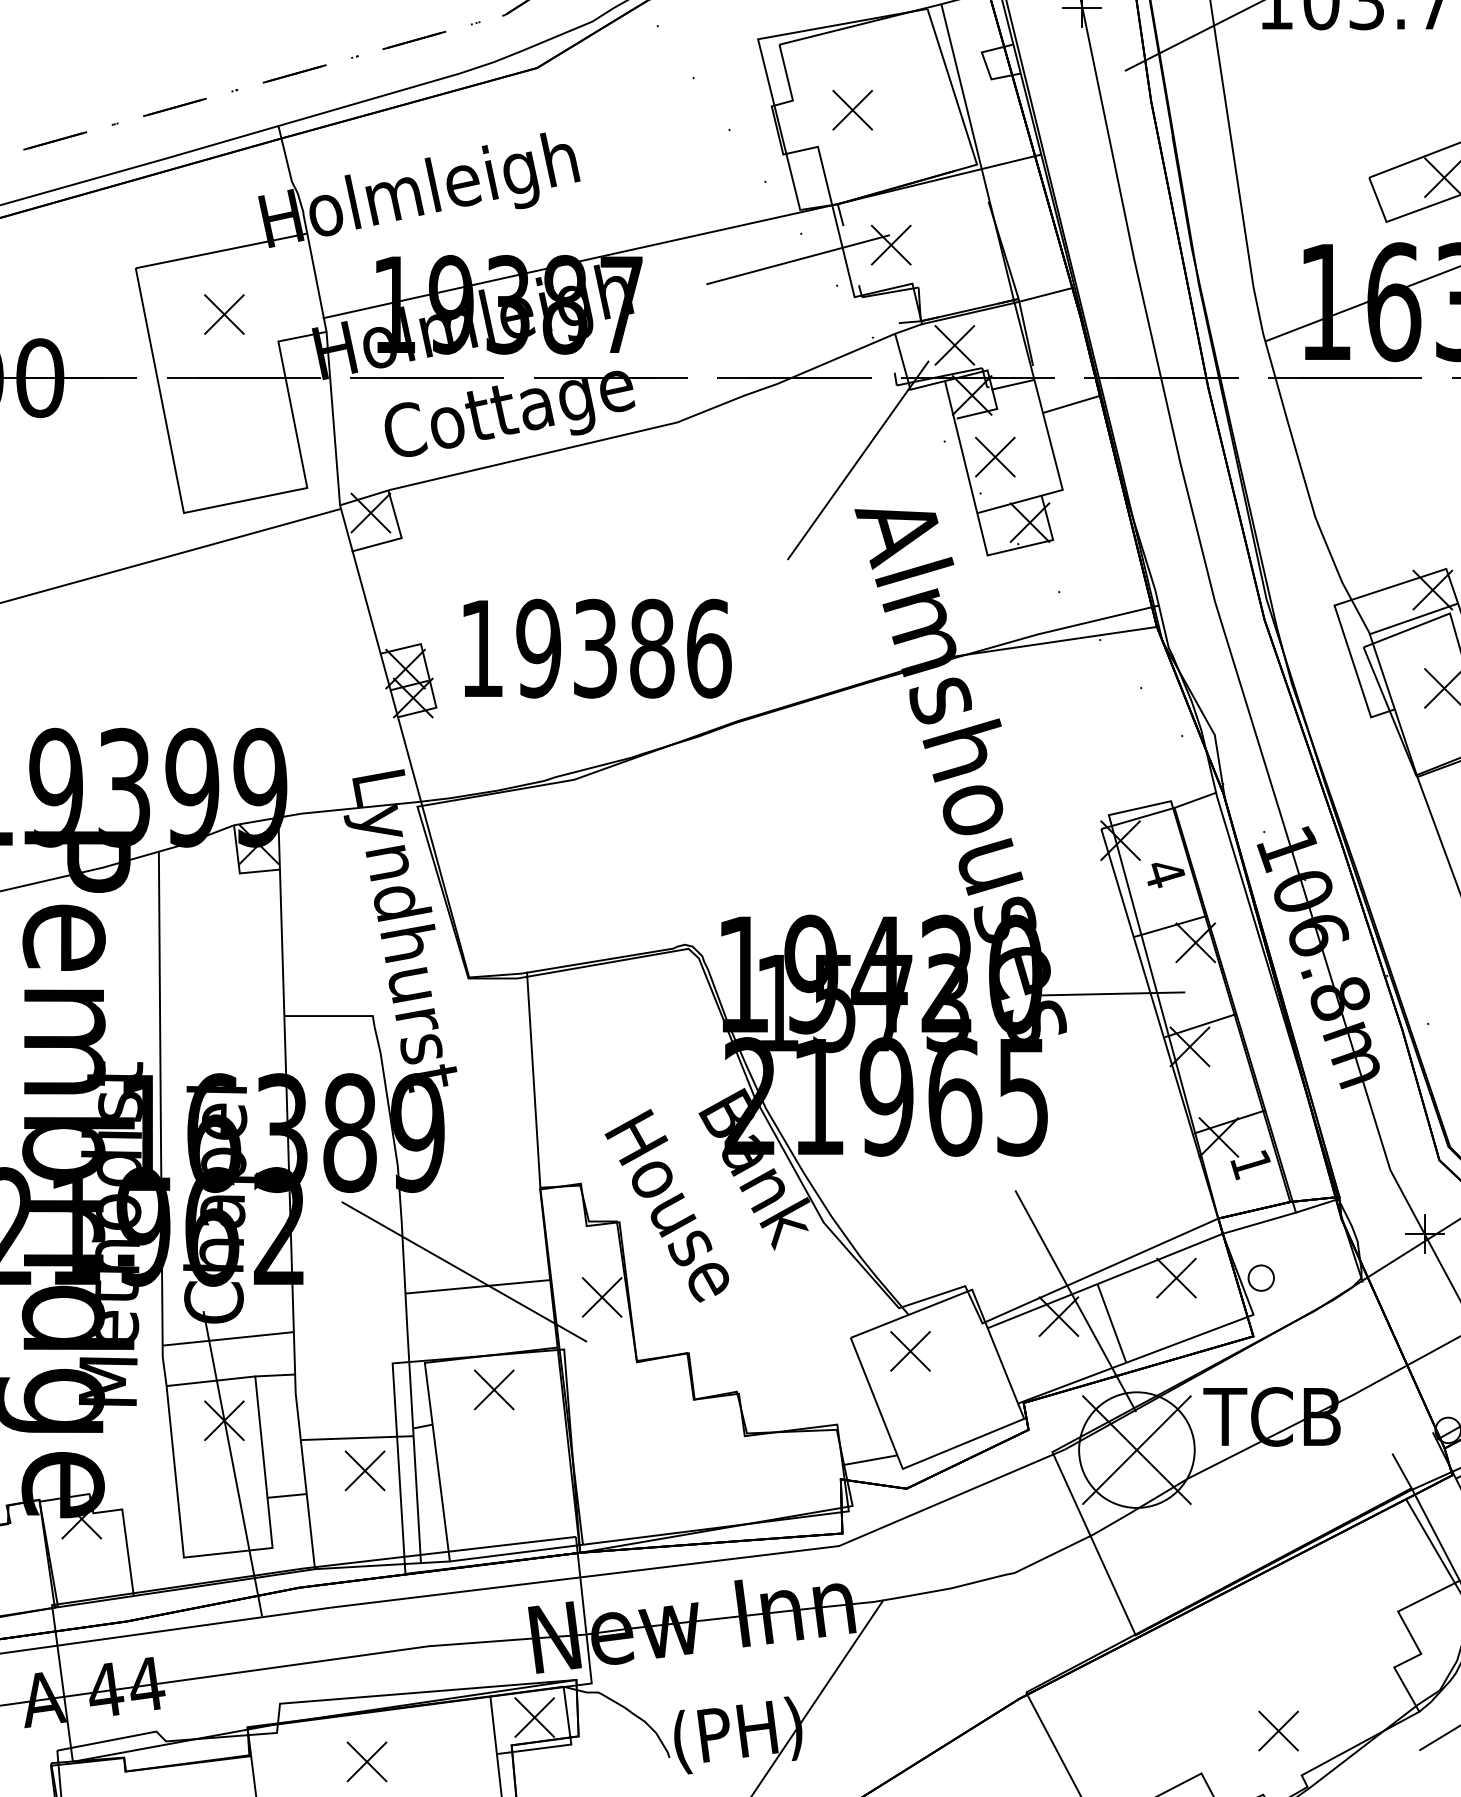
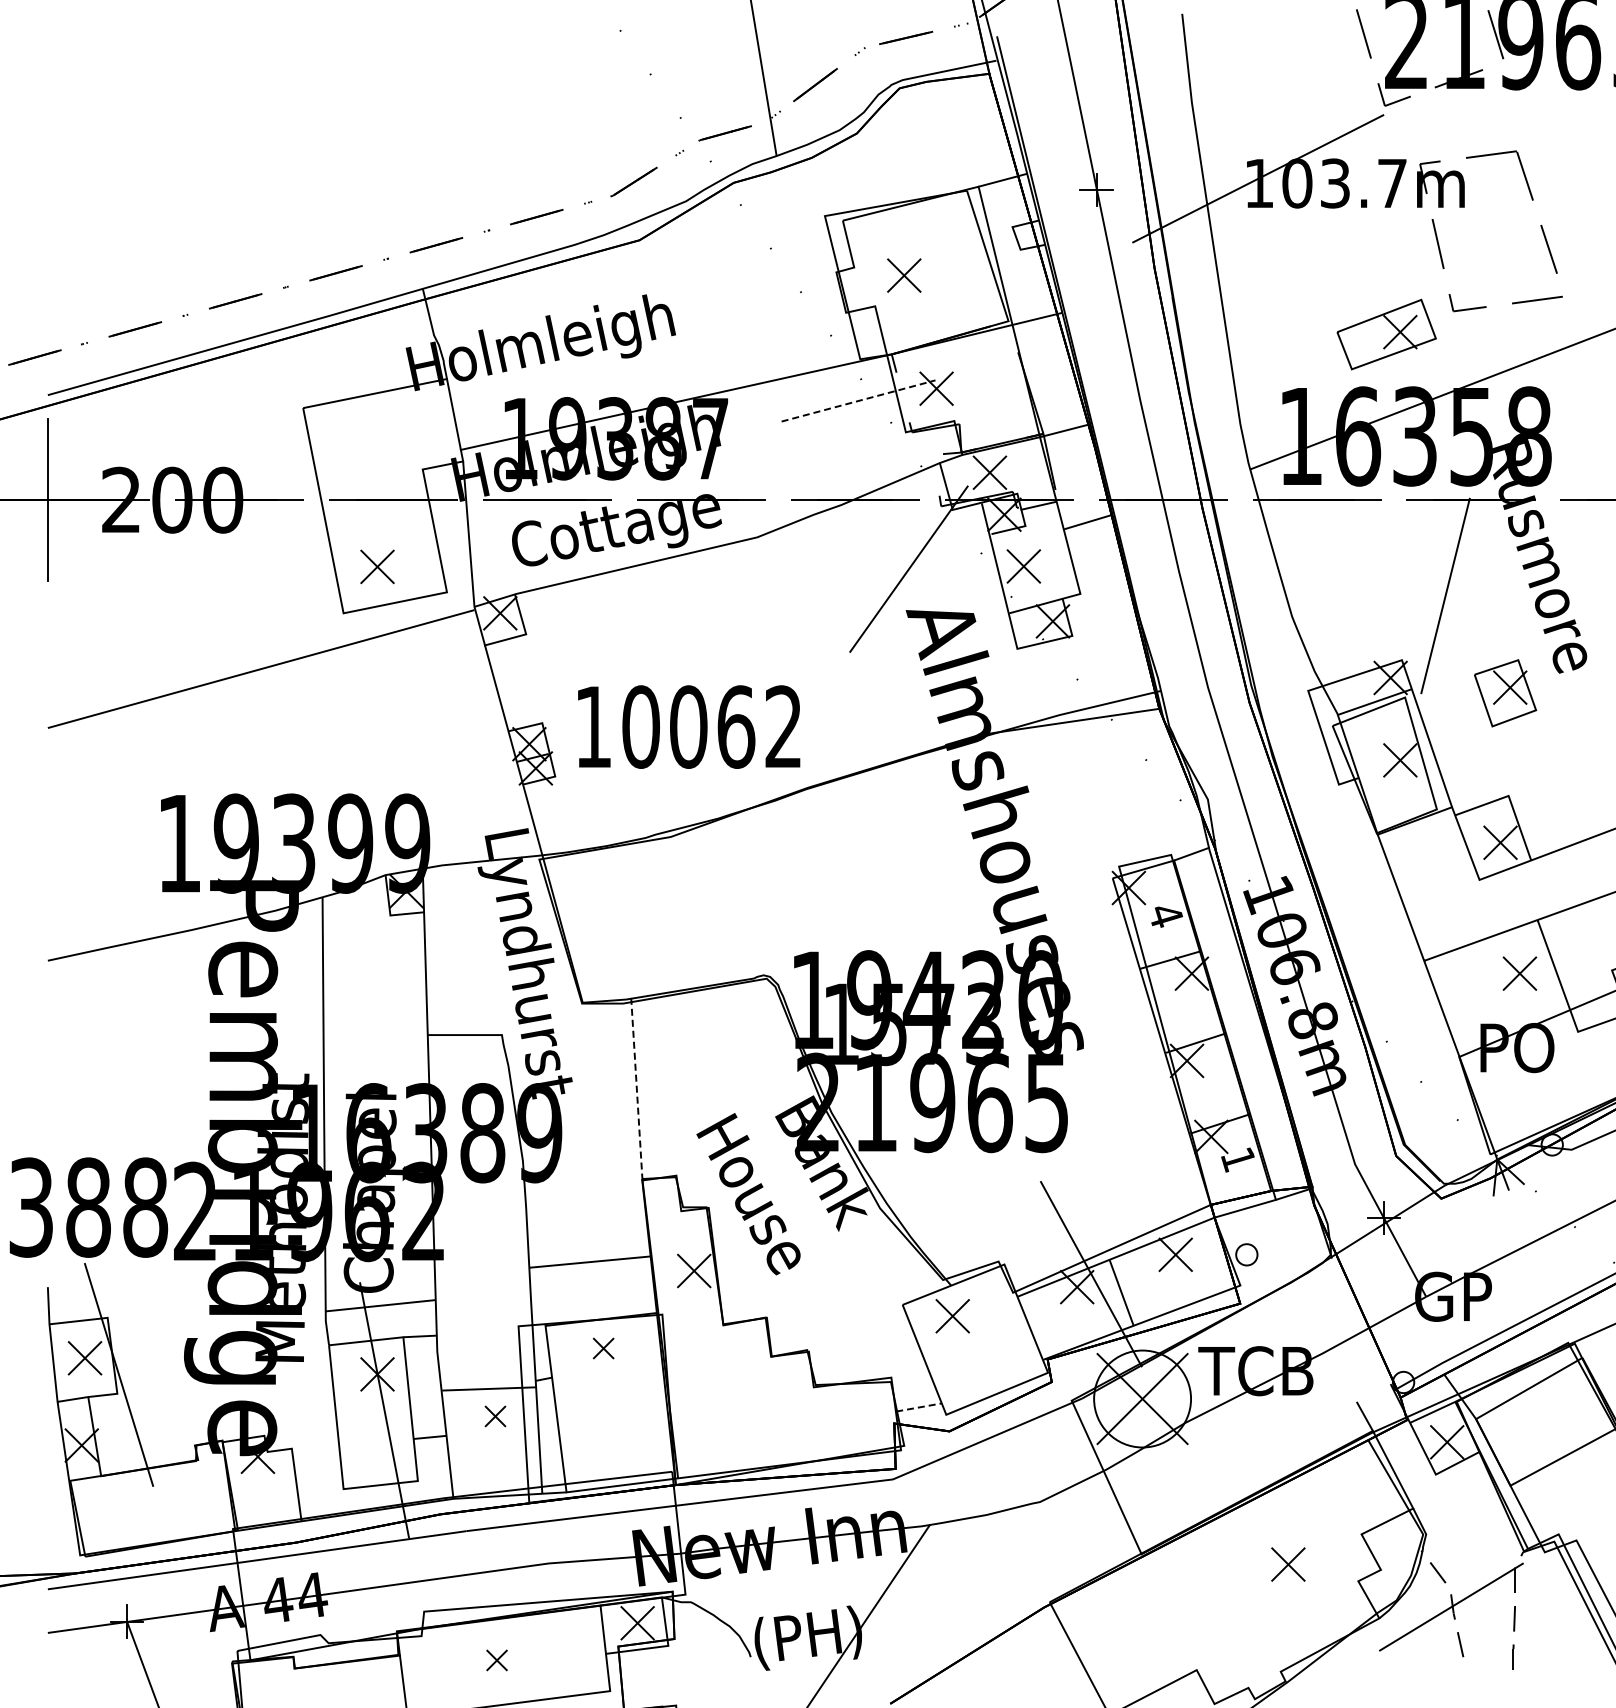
line: (798, 259) -> (858, 400), solid -> dashed
part: (224, 314) -> (377, 566), moved
text: (623, 648) -> (712, 726), 19386 -> 10062
line: (1109, 993) -> (1119, 1016), removed
line: (533, 1079) -> (636, 1088), solid -> dashed
line: (464, 1271) -> (578, 1249), removed
part: (493, 1389) -> (603, 1348), size x0.6
line: (869, 1460) -> (918, 1407), solid -> dashed
part: (365, 1470) -> (495, 1416), size x0.6
part: (1278, 1730) -> (1288, 1564), moved
part: (366, 1761) -> (496, 1660), size x0.6

